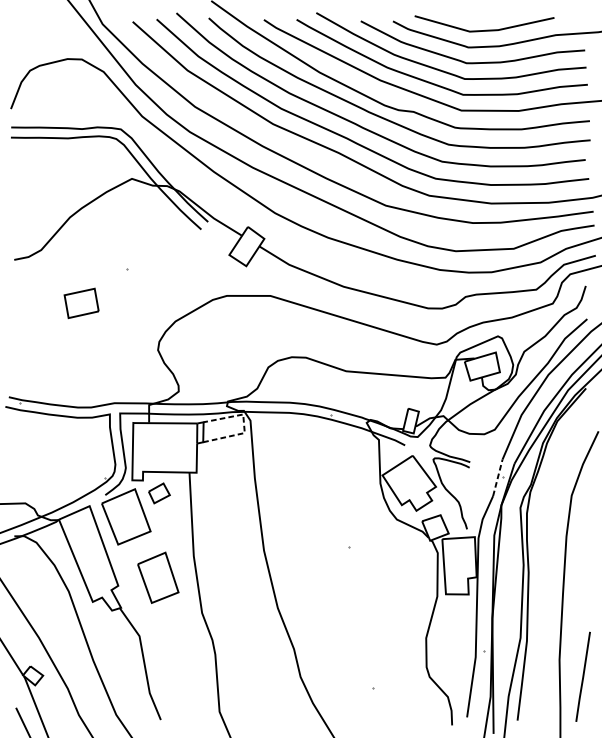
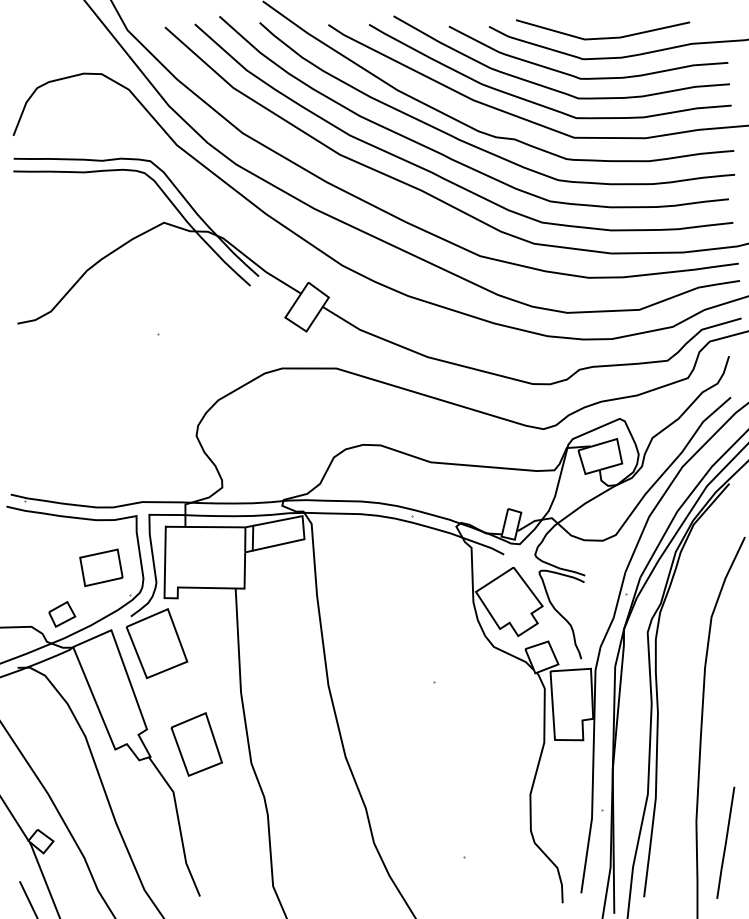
part: (81, 303) -> (101, 567), moved
line: (243, 424) -> (303, 528), dashed -> solid
line: (497, 478) -> (619, 595), dashed -> solid
part: (159, 493) -> (62, 614), moved
part: (158, 577) -> (196, 744), moved

